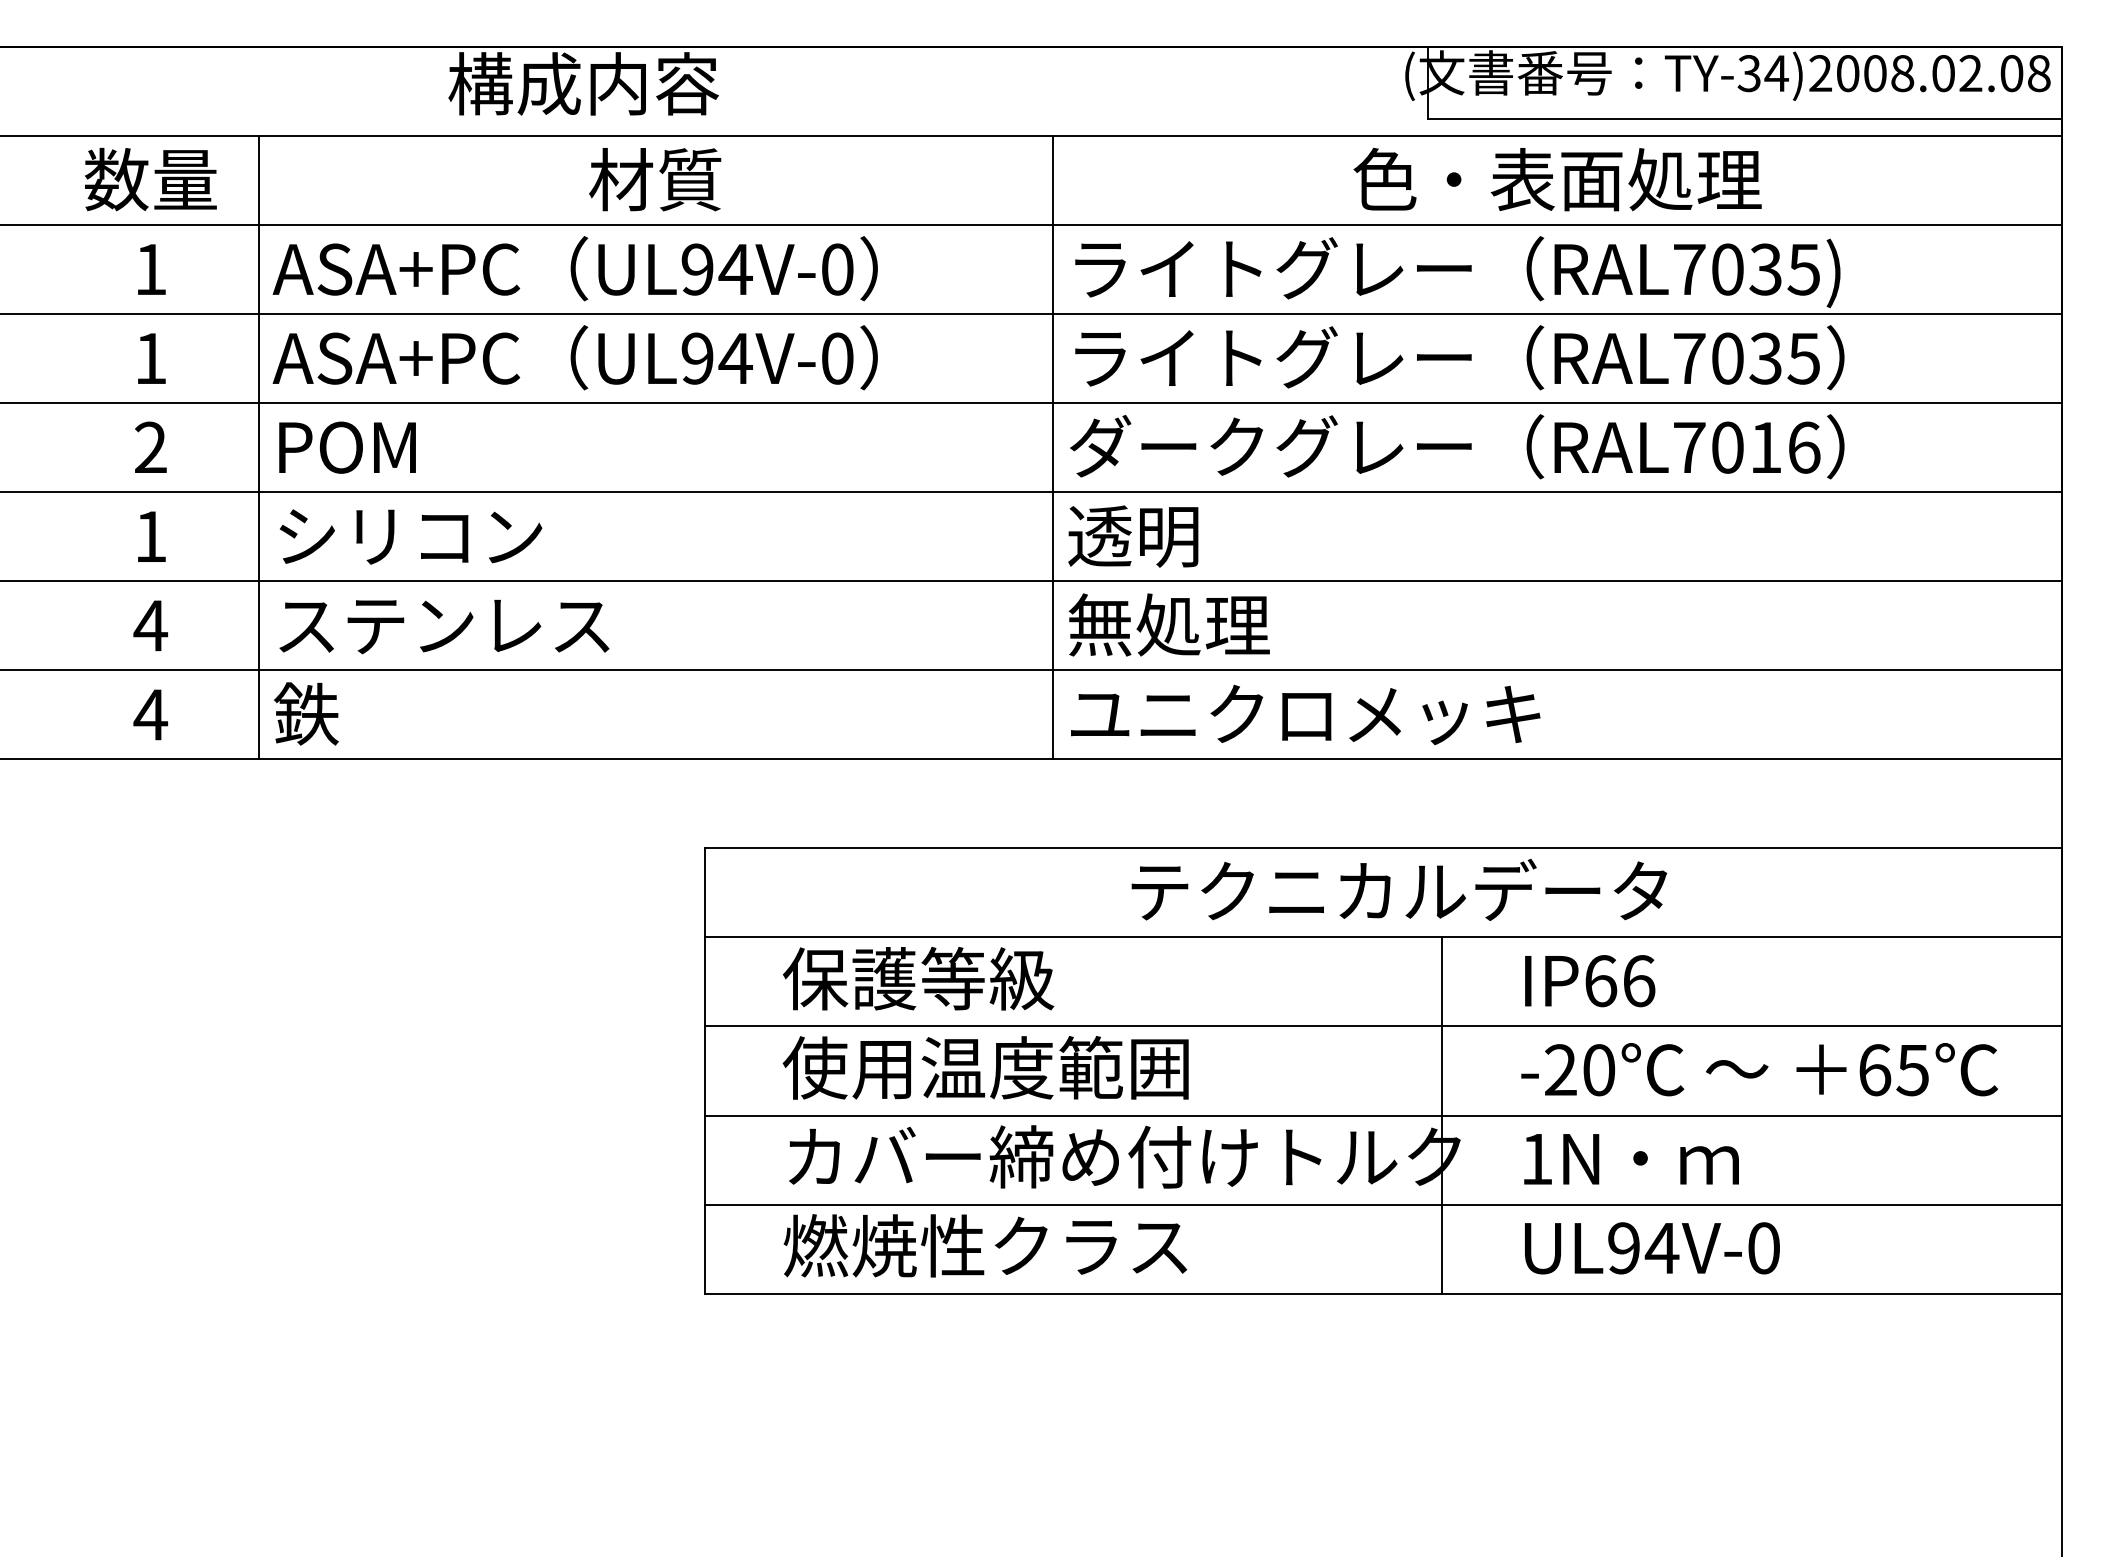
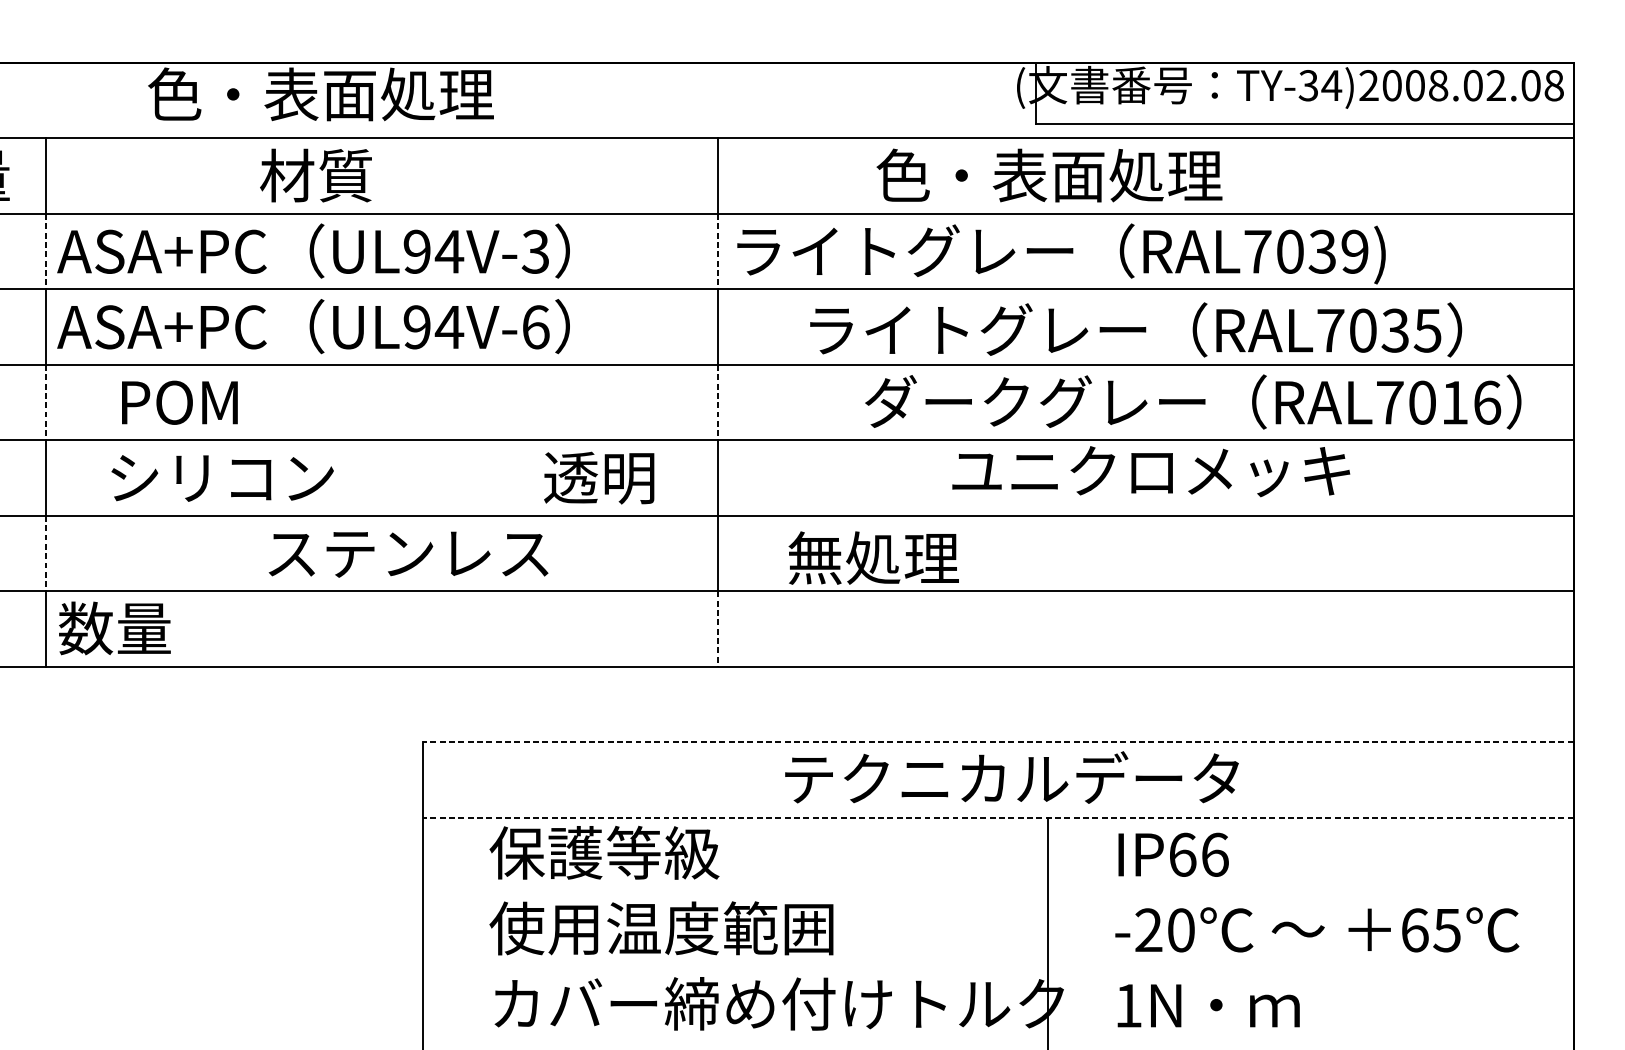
text: (583, 83) -> (320, 94), 構成内容 -> 色・表面処理
text: (655, 179) -> (316, 175), moved
text: (1557, 179) -> (1049, 175), moved
line: (259, 269) -> (45, 251), solid -> dashed
text: (837, 269) -> (535, 251), UL94V-0 -> UL94V-3
line: (1052, 269) -> (718, 251), solid -> dashed
text: (1803, 269) -> (1354, 251), RAL7035) -> RAL7039)
text: (1459, 357) -> (1135, 329), moved
text: (837, 358) -> (535, 327), UL94V-0 -> UL94V-6
text: (1457, 446) -> (1193, 401), moved
line: (259, 447) -> (45, 402), solid -> dashed
text: (347, 447) -> (179, 402), moved
line: (1052, 447) -> (718, 402), solid -> dashed
text: (410, 536) -> (222, 478), moved
text: (1133, 536) -> (599, 478), moved
text: (1168, 624) -> (873, 557), moved
line: (259, 625) -> (45, 553), solid -> dashed
text: (444, 626) -> (408, 554), moved
text: (340, 713) -> (114, 628), 鉄 -> 数量
line: (1052, 714) -> (718, 628), solid -> dashed
text: (1305, 714) -> (1151, 471), moved
line: (1383, 848) -> (998, 742), solid -> dashed
line: (1383, 937) -> (998, 817), solid -> dashed
line: (1383, 1026) -> (998, 893), removed
line: (1383, 1115) -> (998, 968), removed
line: (1383, 1204) -> (998, 1044), removed

